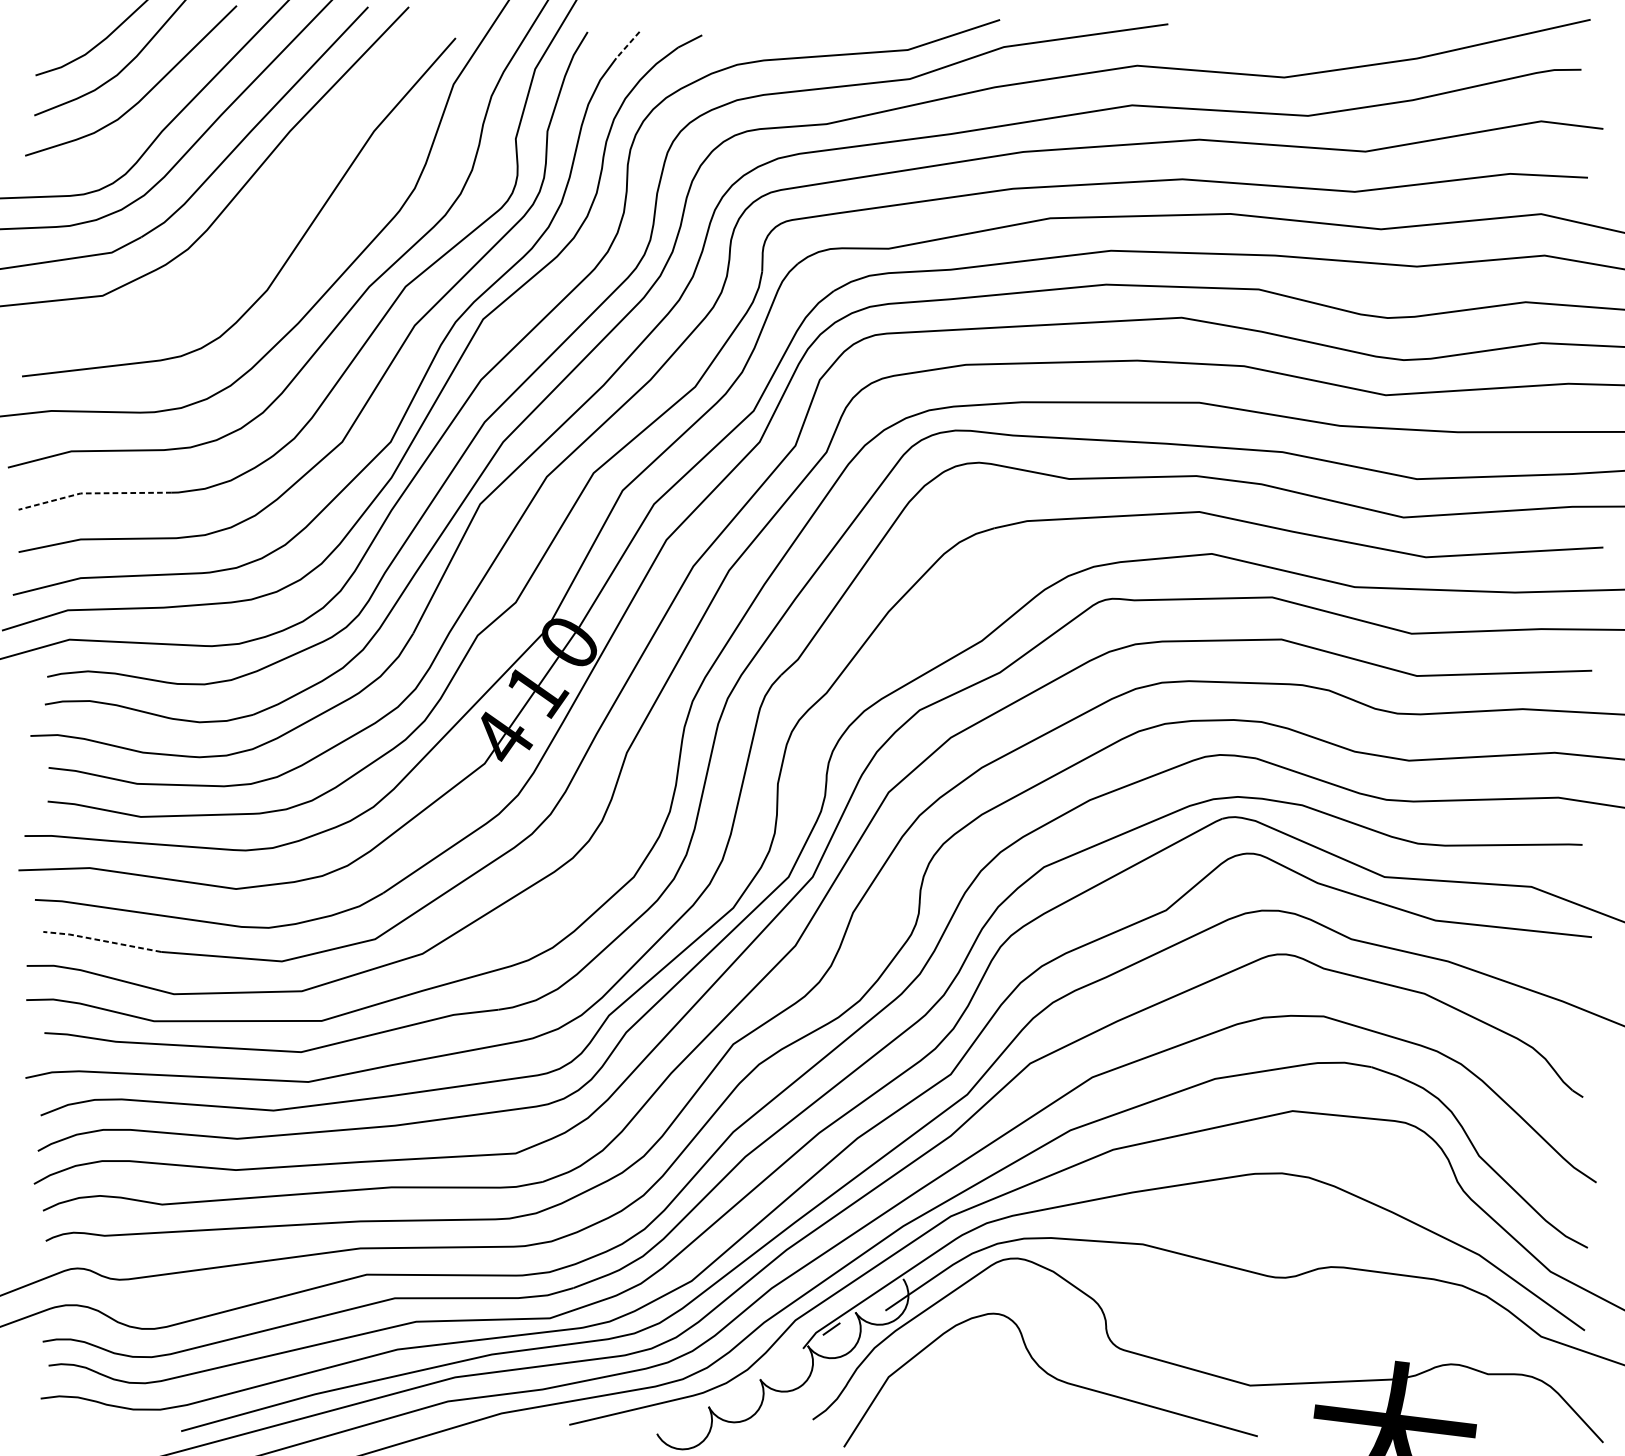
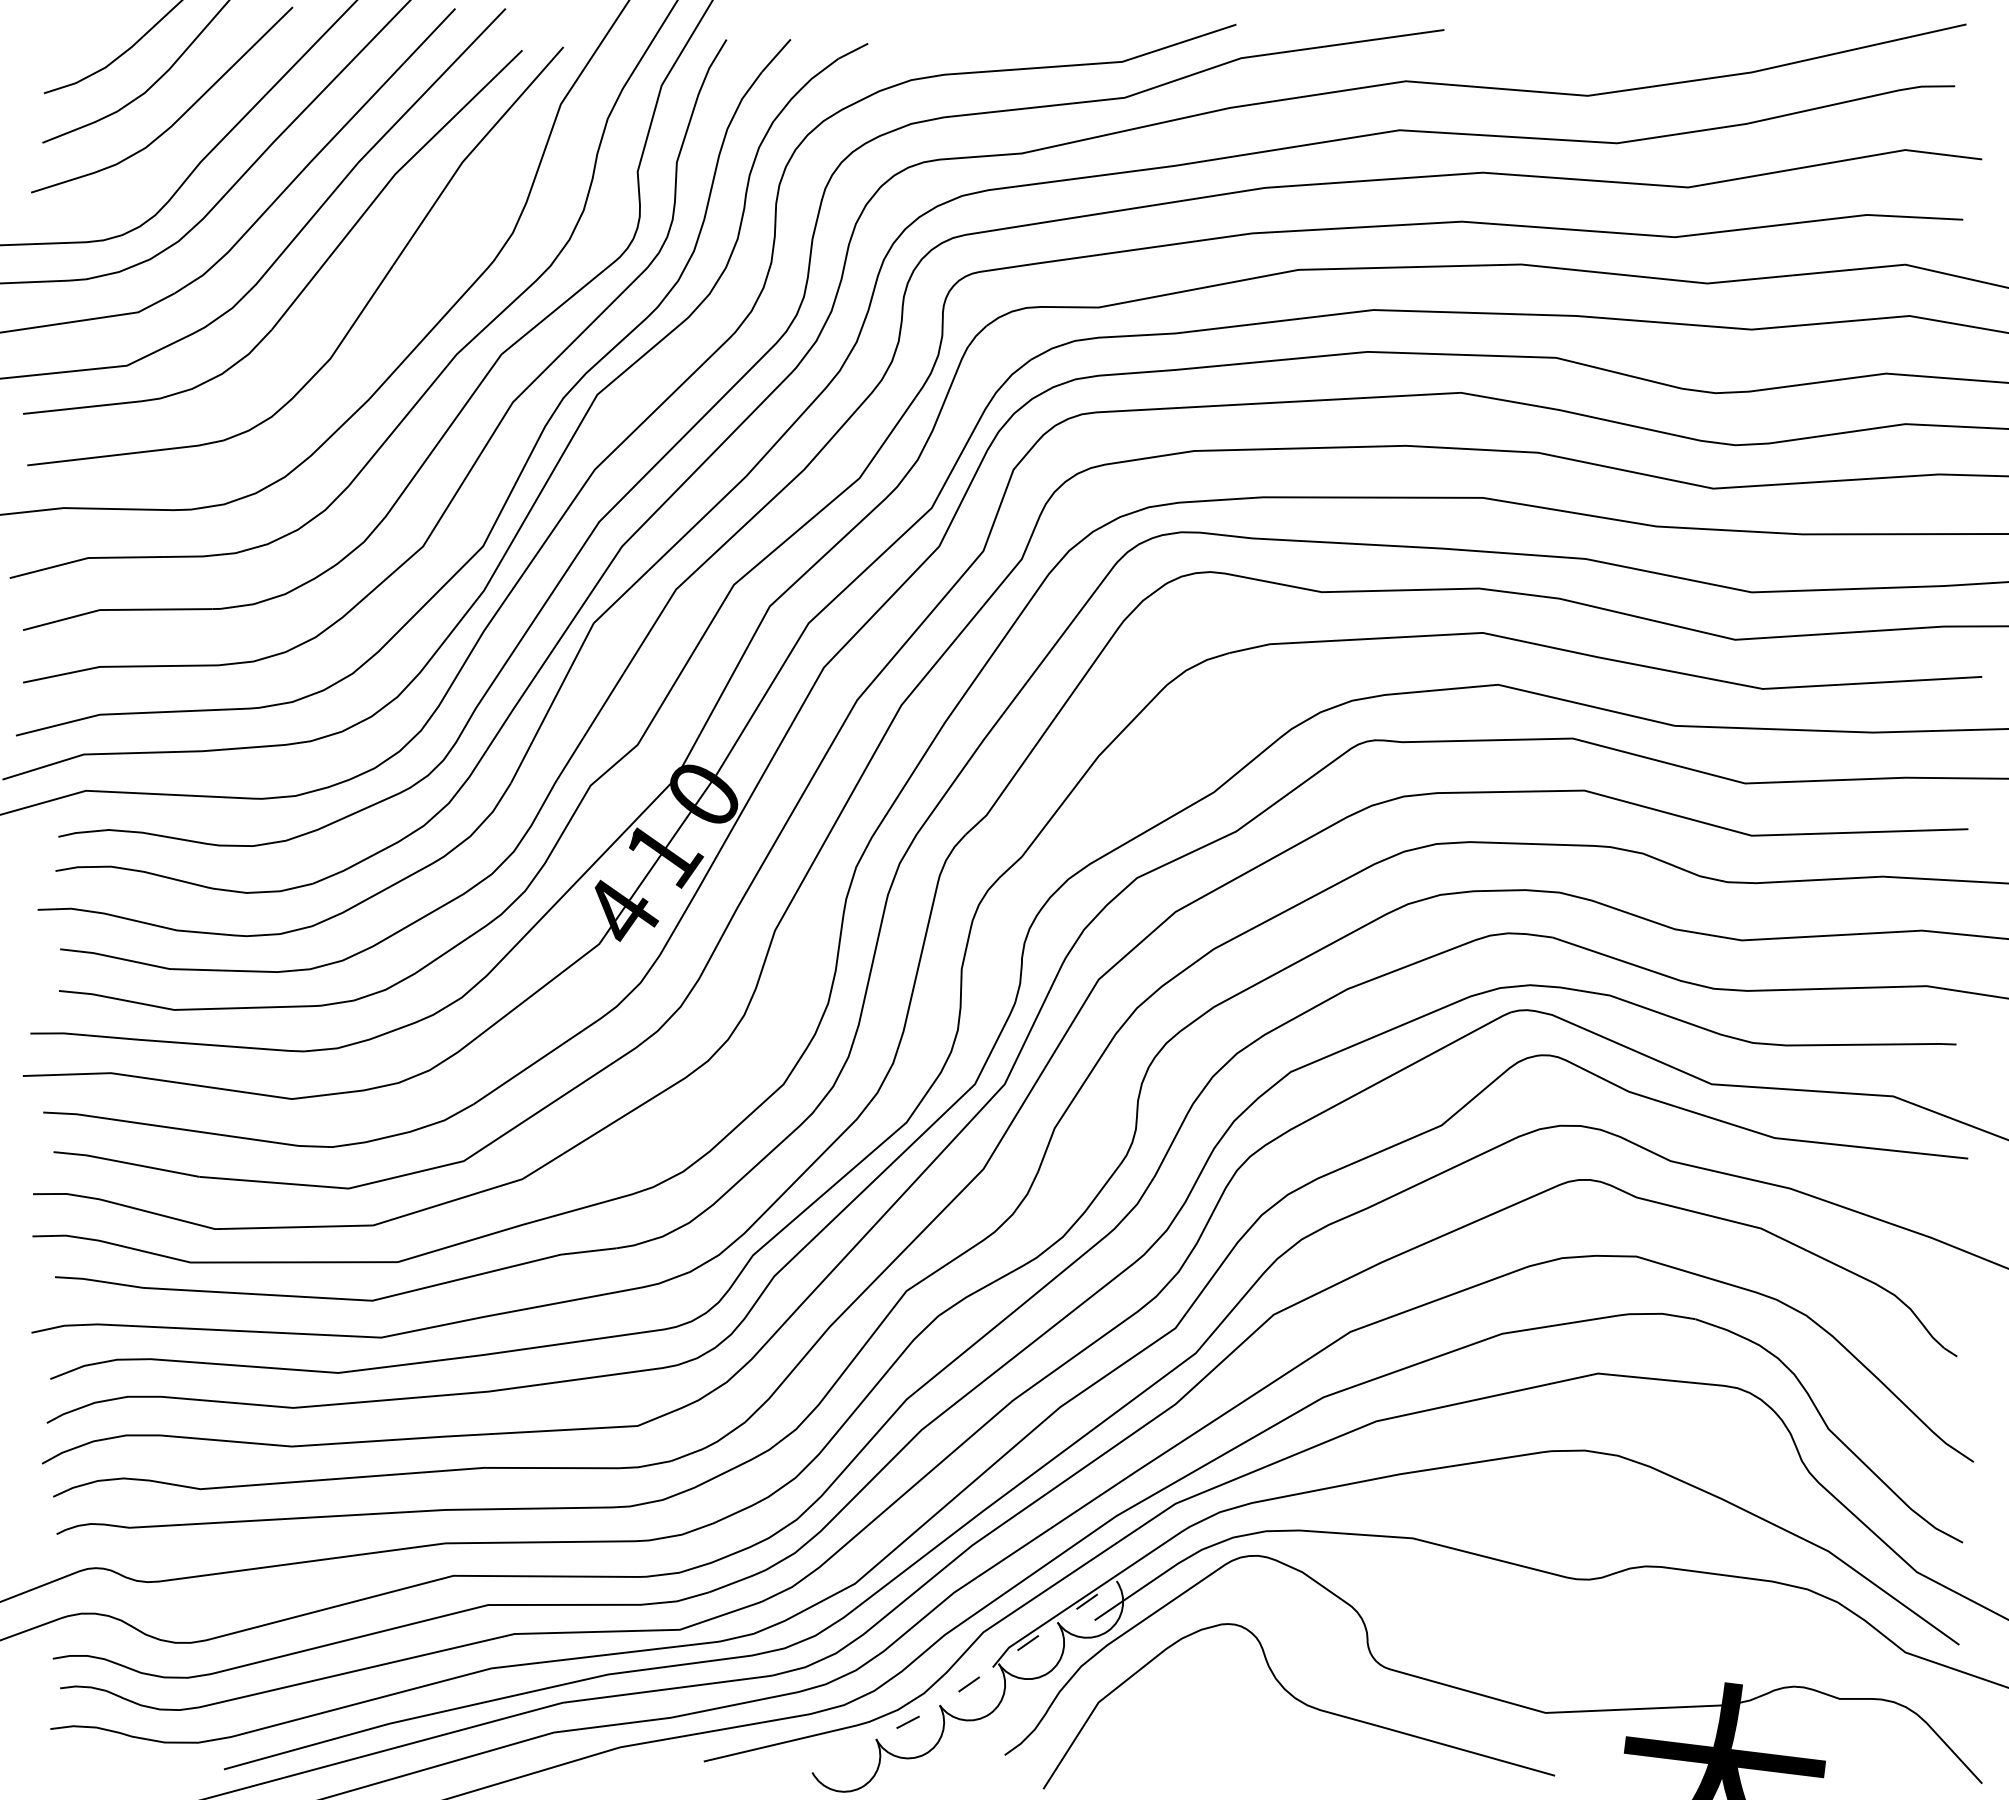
line: (628, 44) -> (776, 55), dashed -> solid
part: (255, 219) -> (316, 271), added
line: (93, 493) -> (115, 609), dashed -> solid
line: (101, 940) -> (125, 1162), dashed -> solid
line: (878, 1295) -> (1086, 1601), added
line: (784, 1362) -> (969, 1684), added
line: (734, 1392) -> (907, 1721), added

